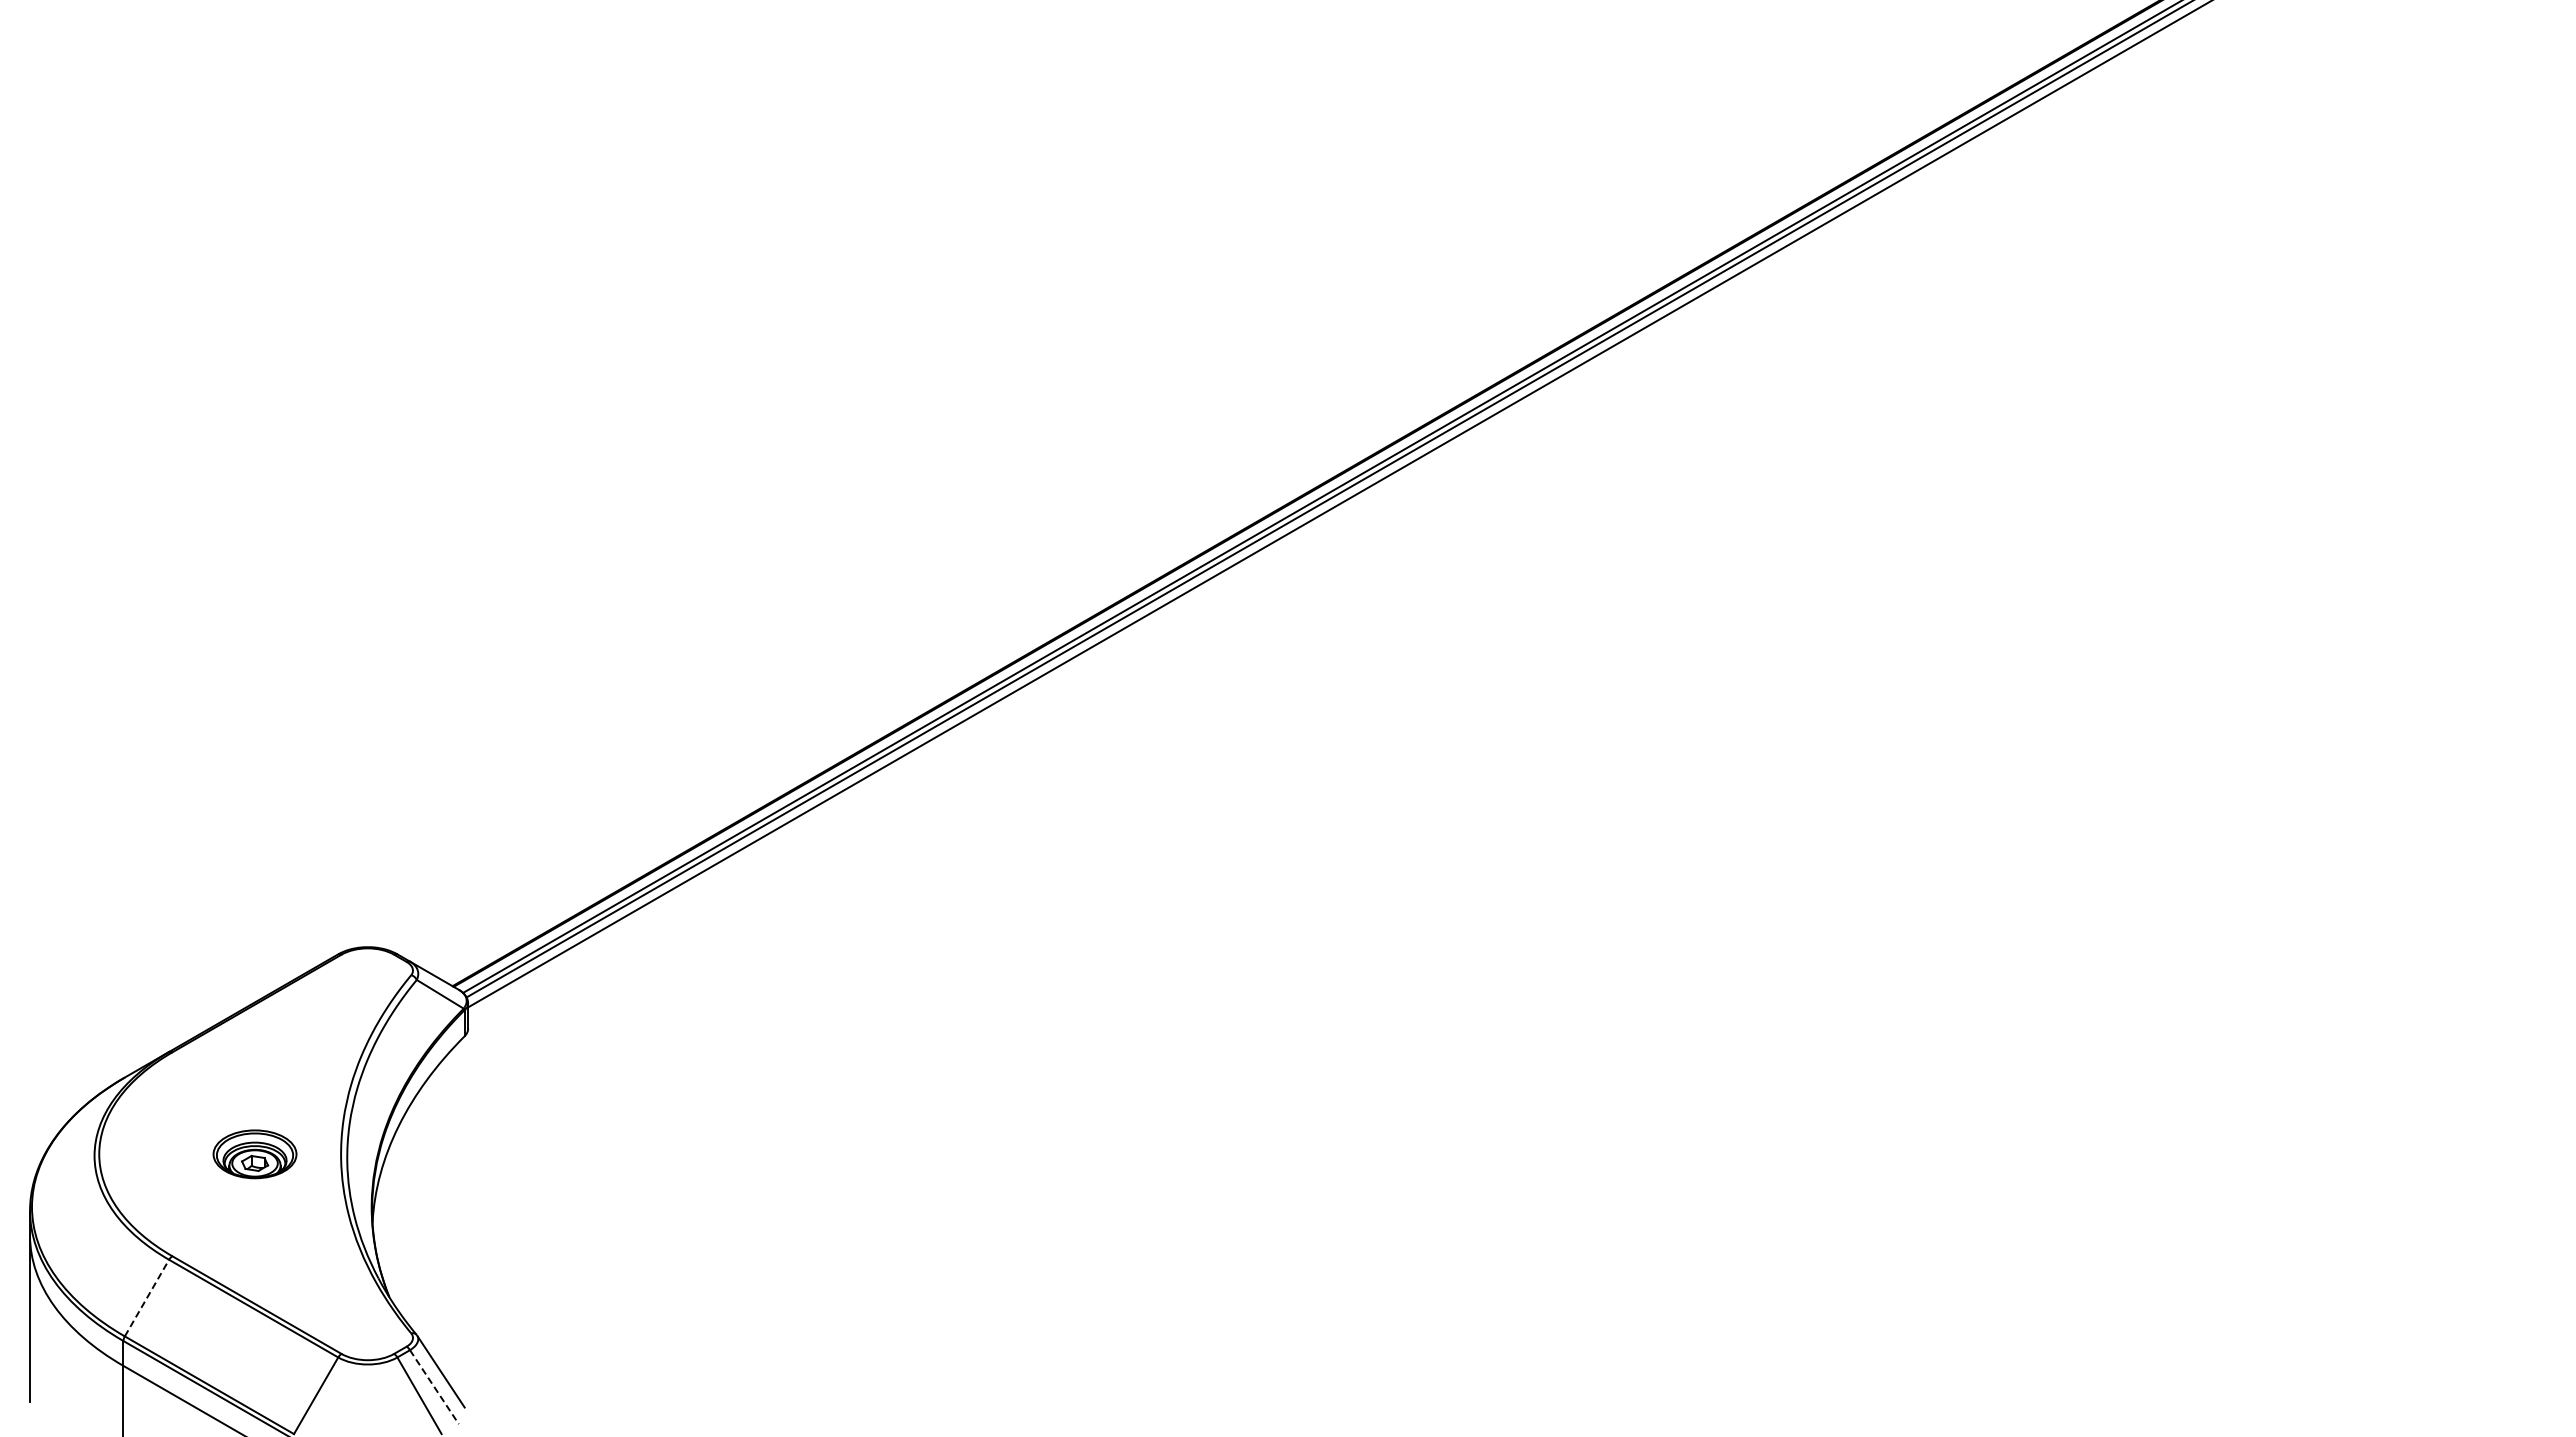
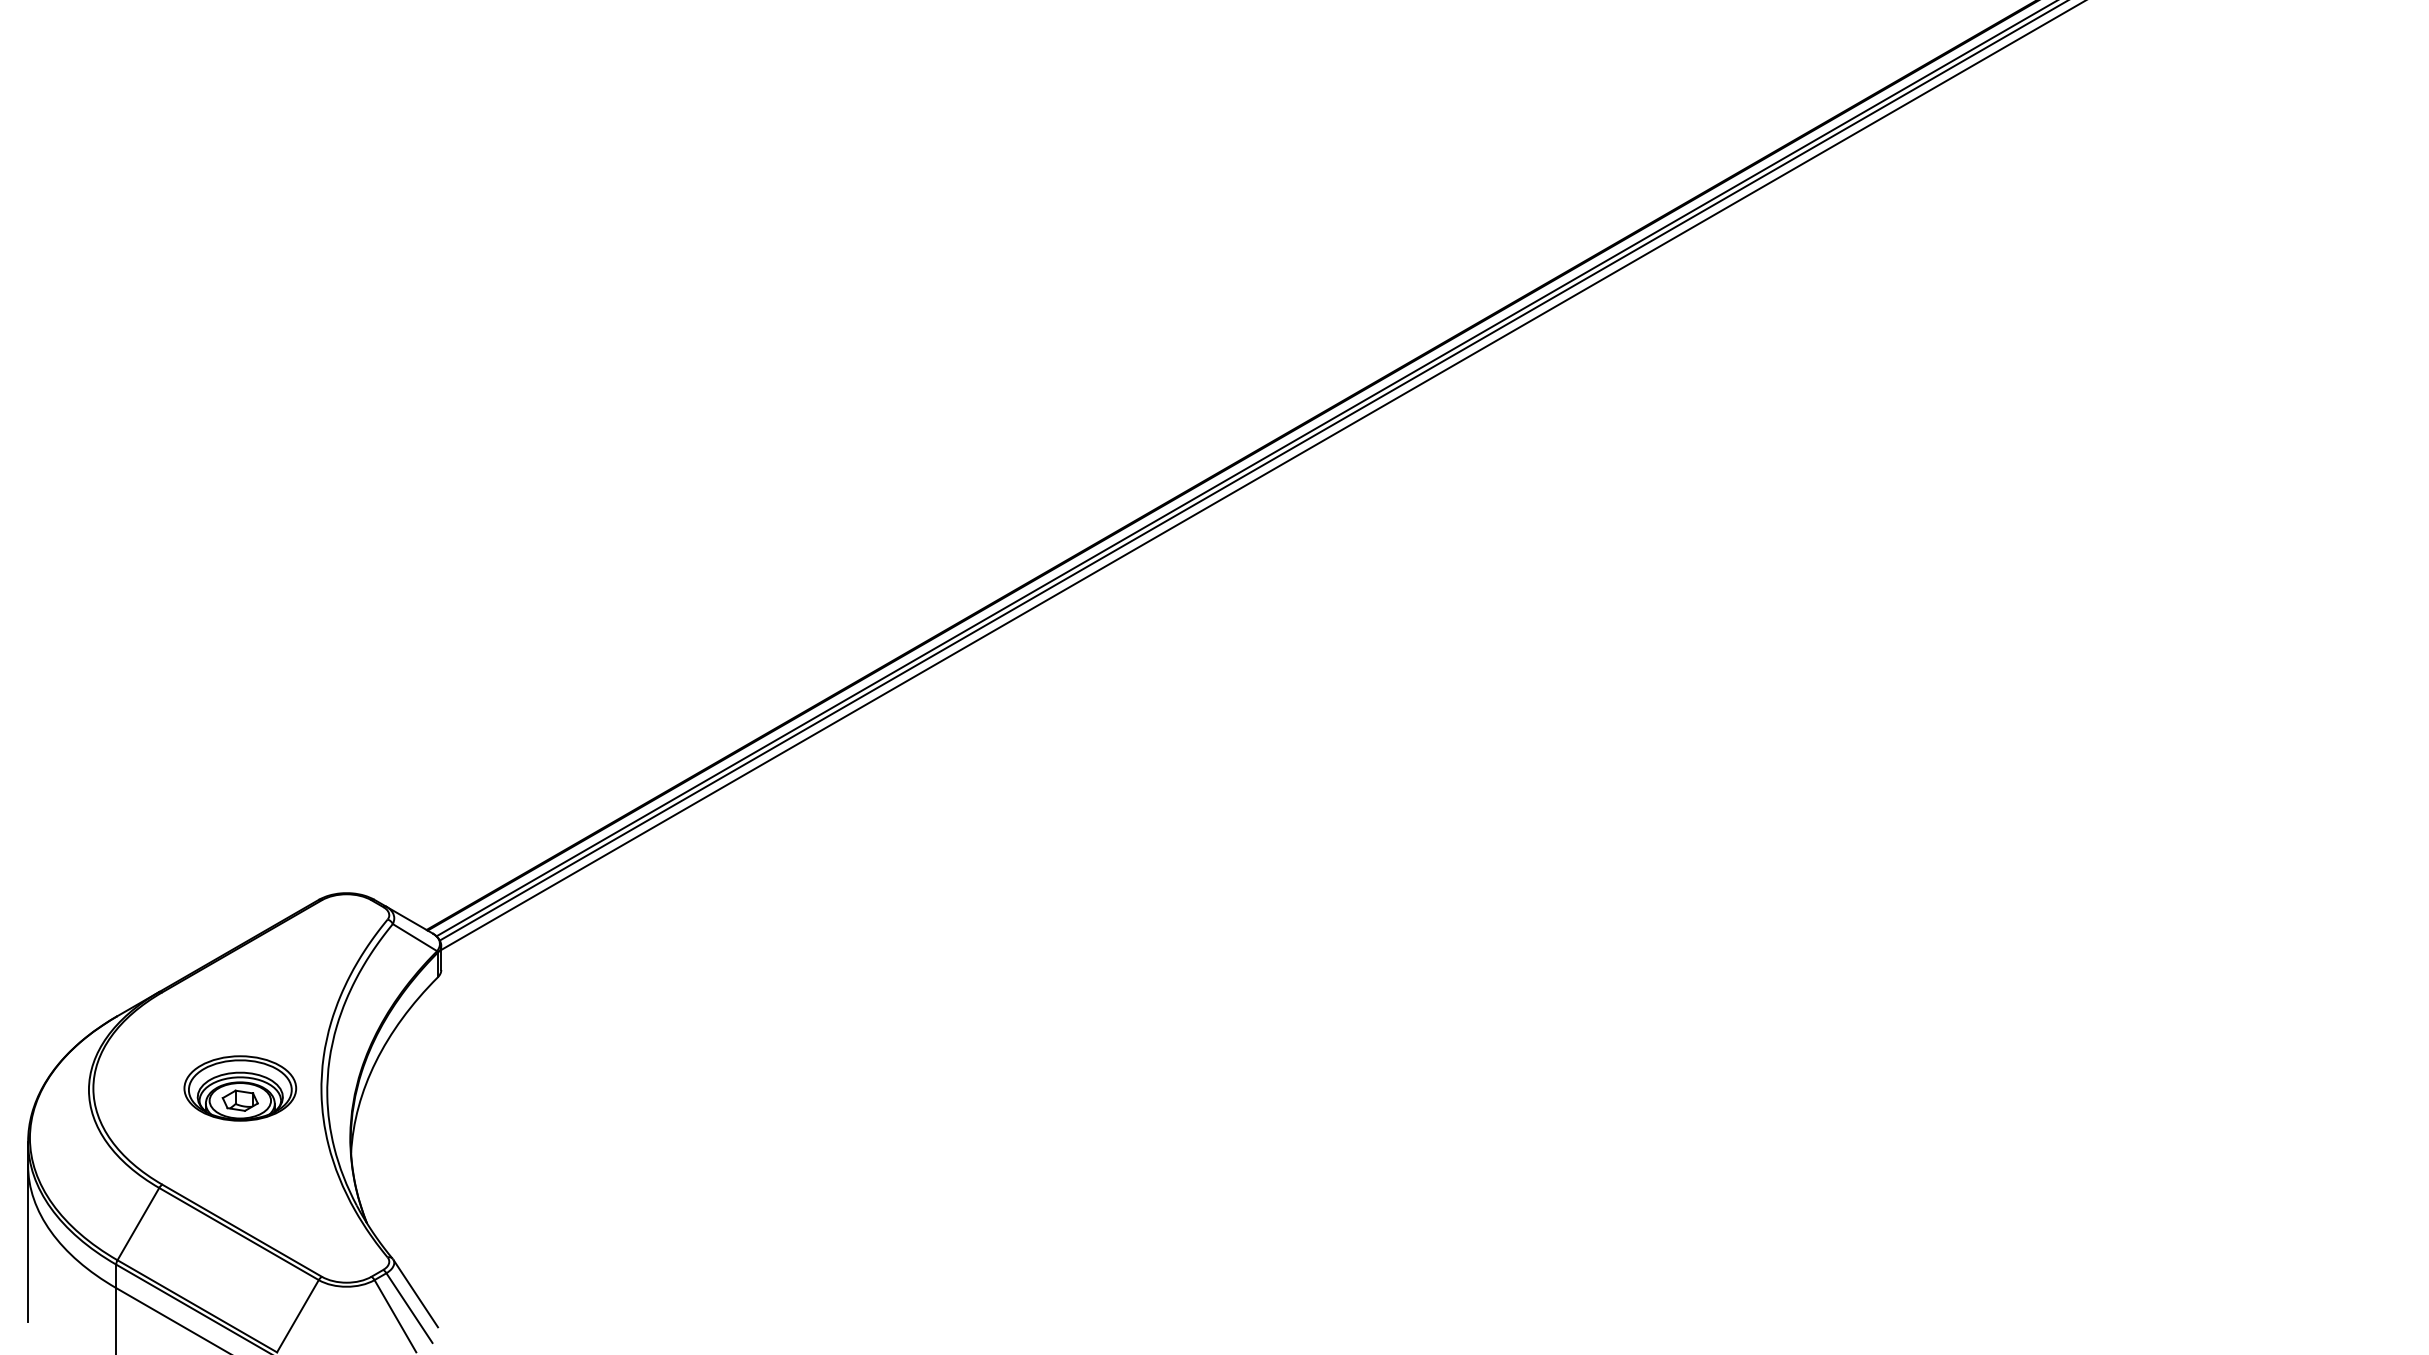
part: (254, 1154) -> (239, 1088), size x1.43
line: (147, 1297) -> (138, 1223), dashed -> solid
line: (434, 1387) -> (409, 1308), dashed -> solid

